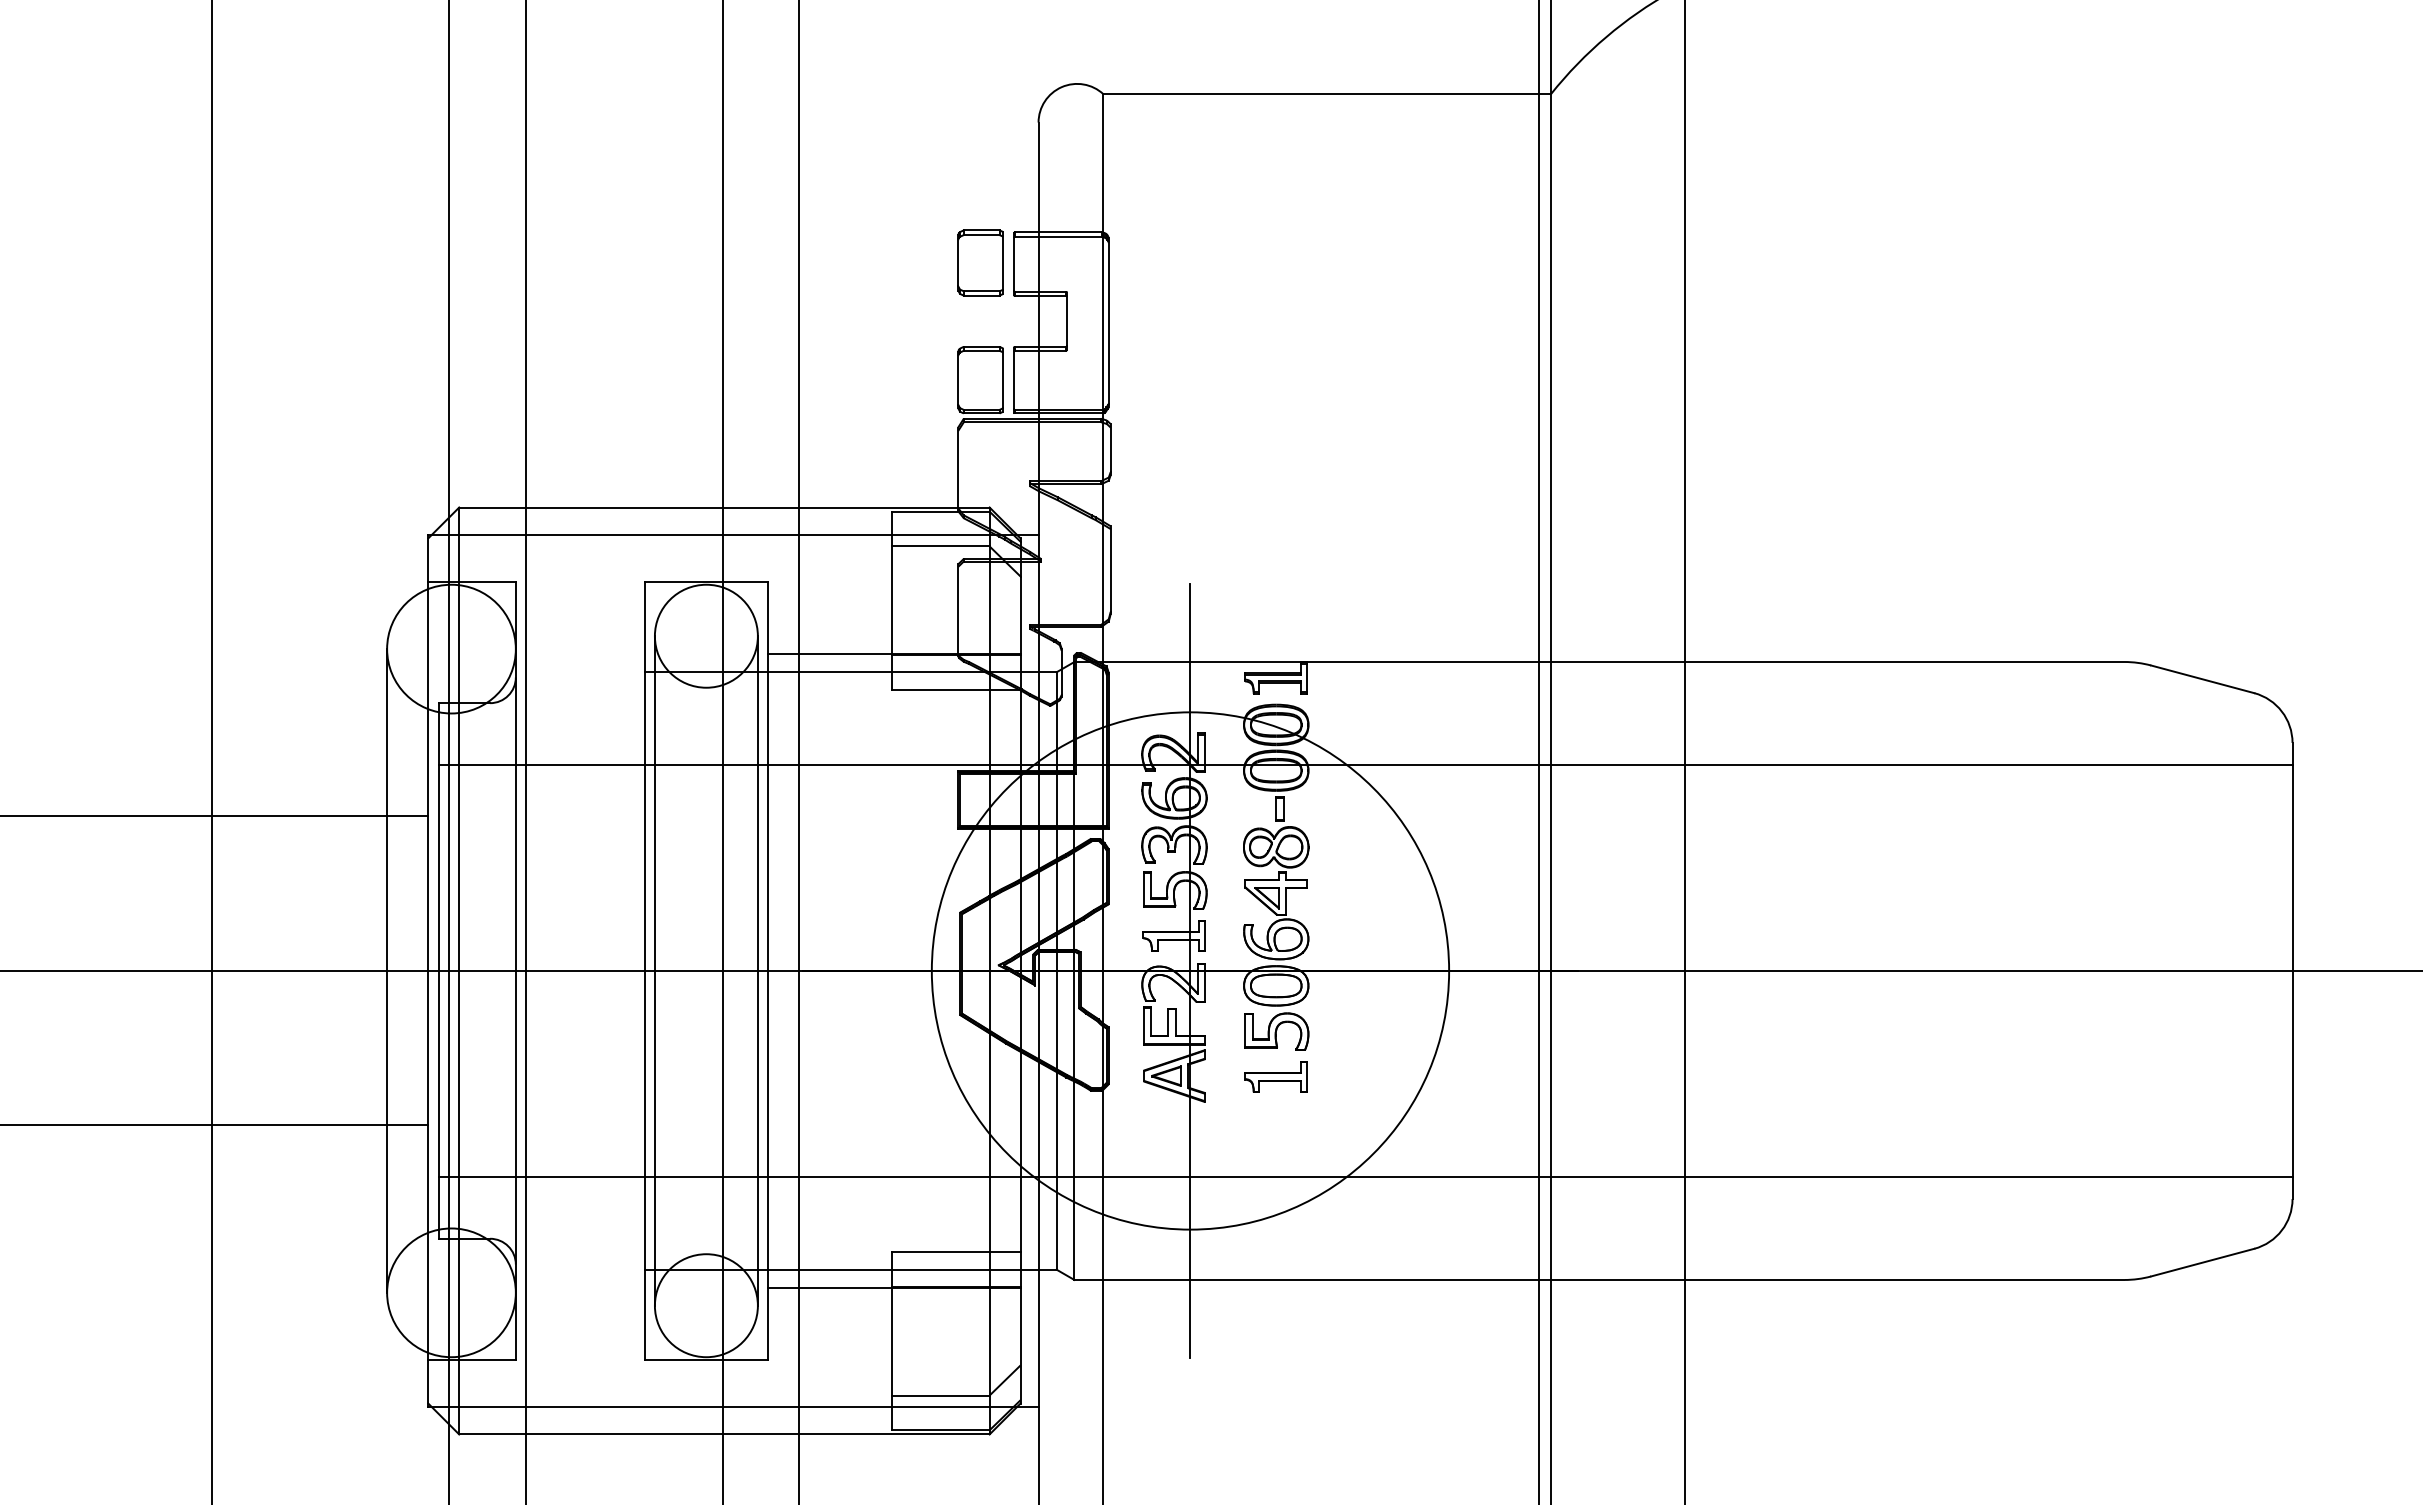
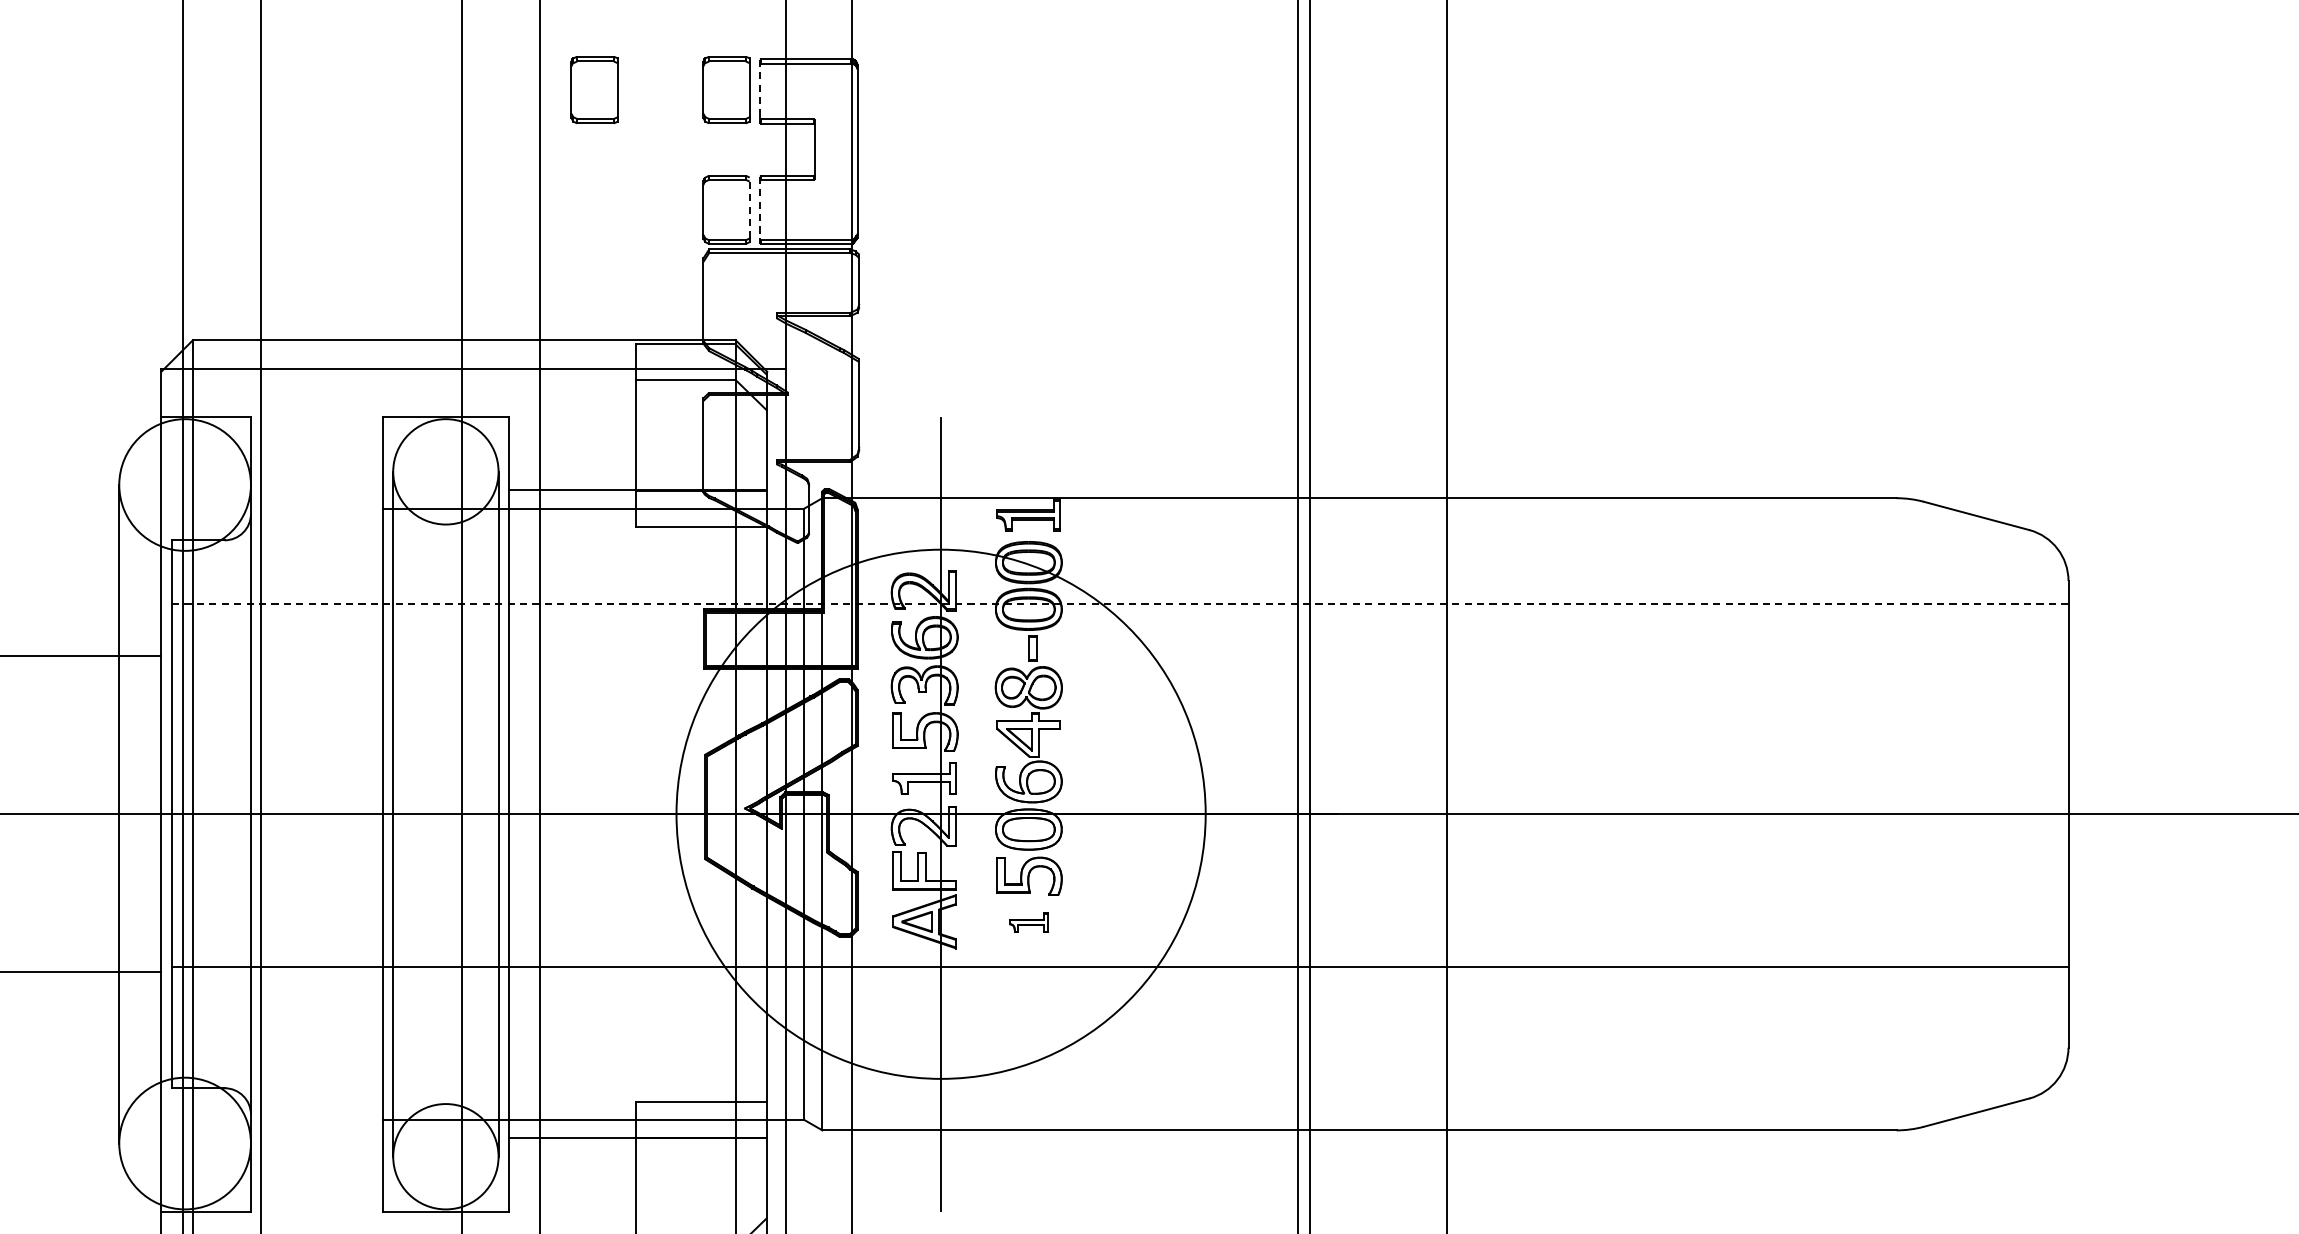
part: (851, 262) -> (594, 89), added
line: (1013, 262) -> (760, 89), solid -> dashed
line: (1003, 378) -> (749, 208), solid -> dashed
line: (1013, 378) -> (760, 208), solid -> dashed
line: (1365, 764) -> (1120, 603), solid -> dashed
part: (1275, 1076) -> (1028, 922), size x0.6
line: (1365, 1176) -> (1120, 966), moved

